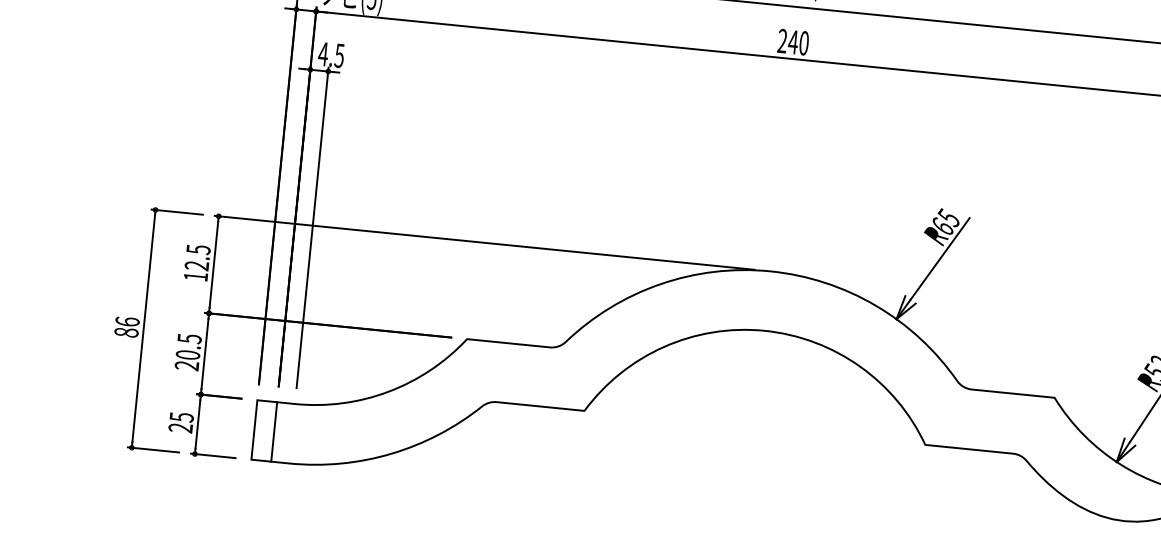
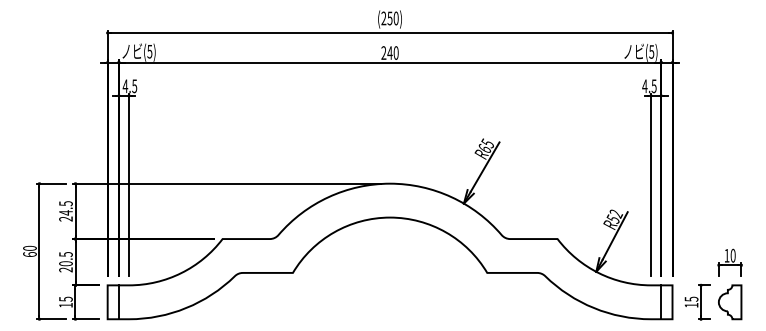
text: (195, 270) -> (65, 215), 12.5 -> 24.5
text: (126, 327) -> (29, 251), 86 -> 60
text: (180, 426) -> (65, 304), 25 -> 15

